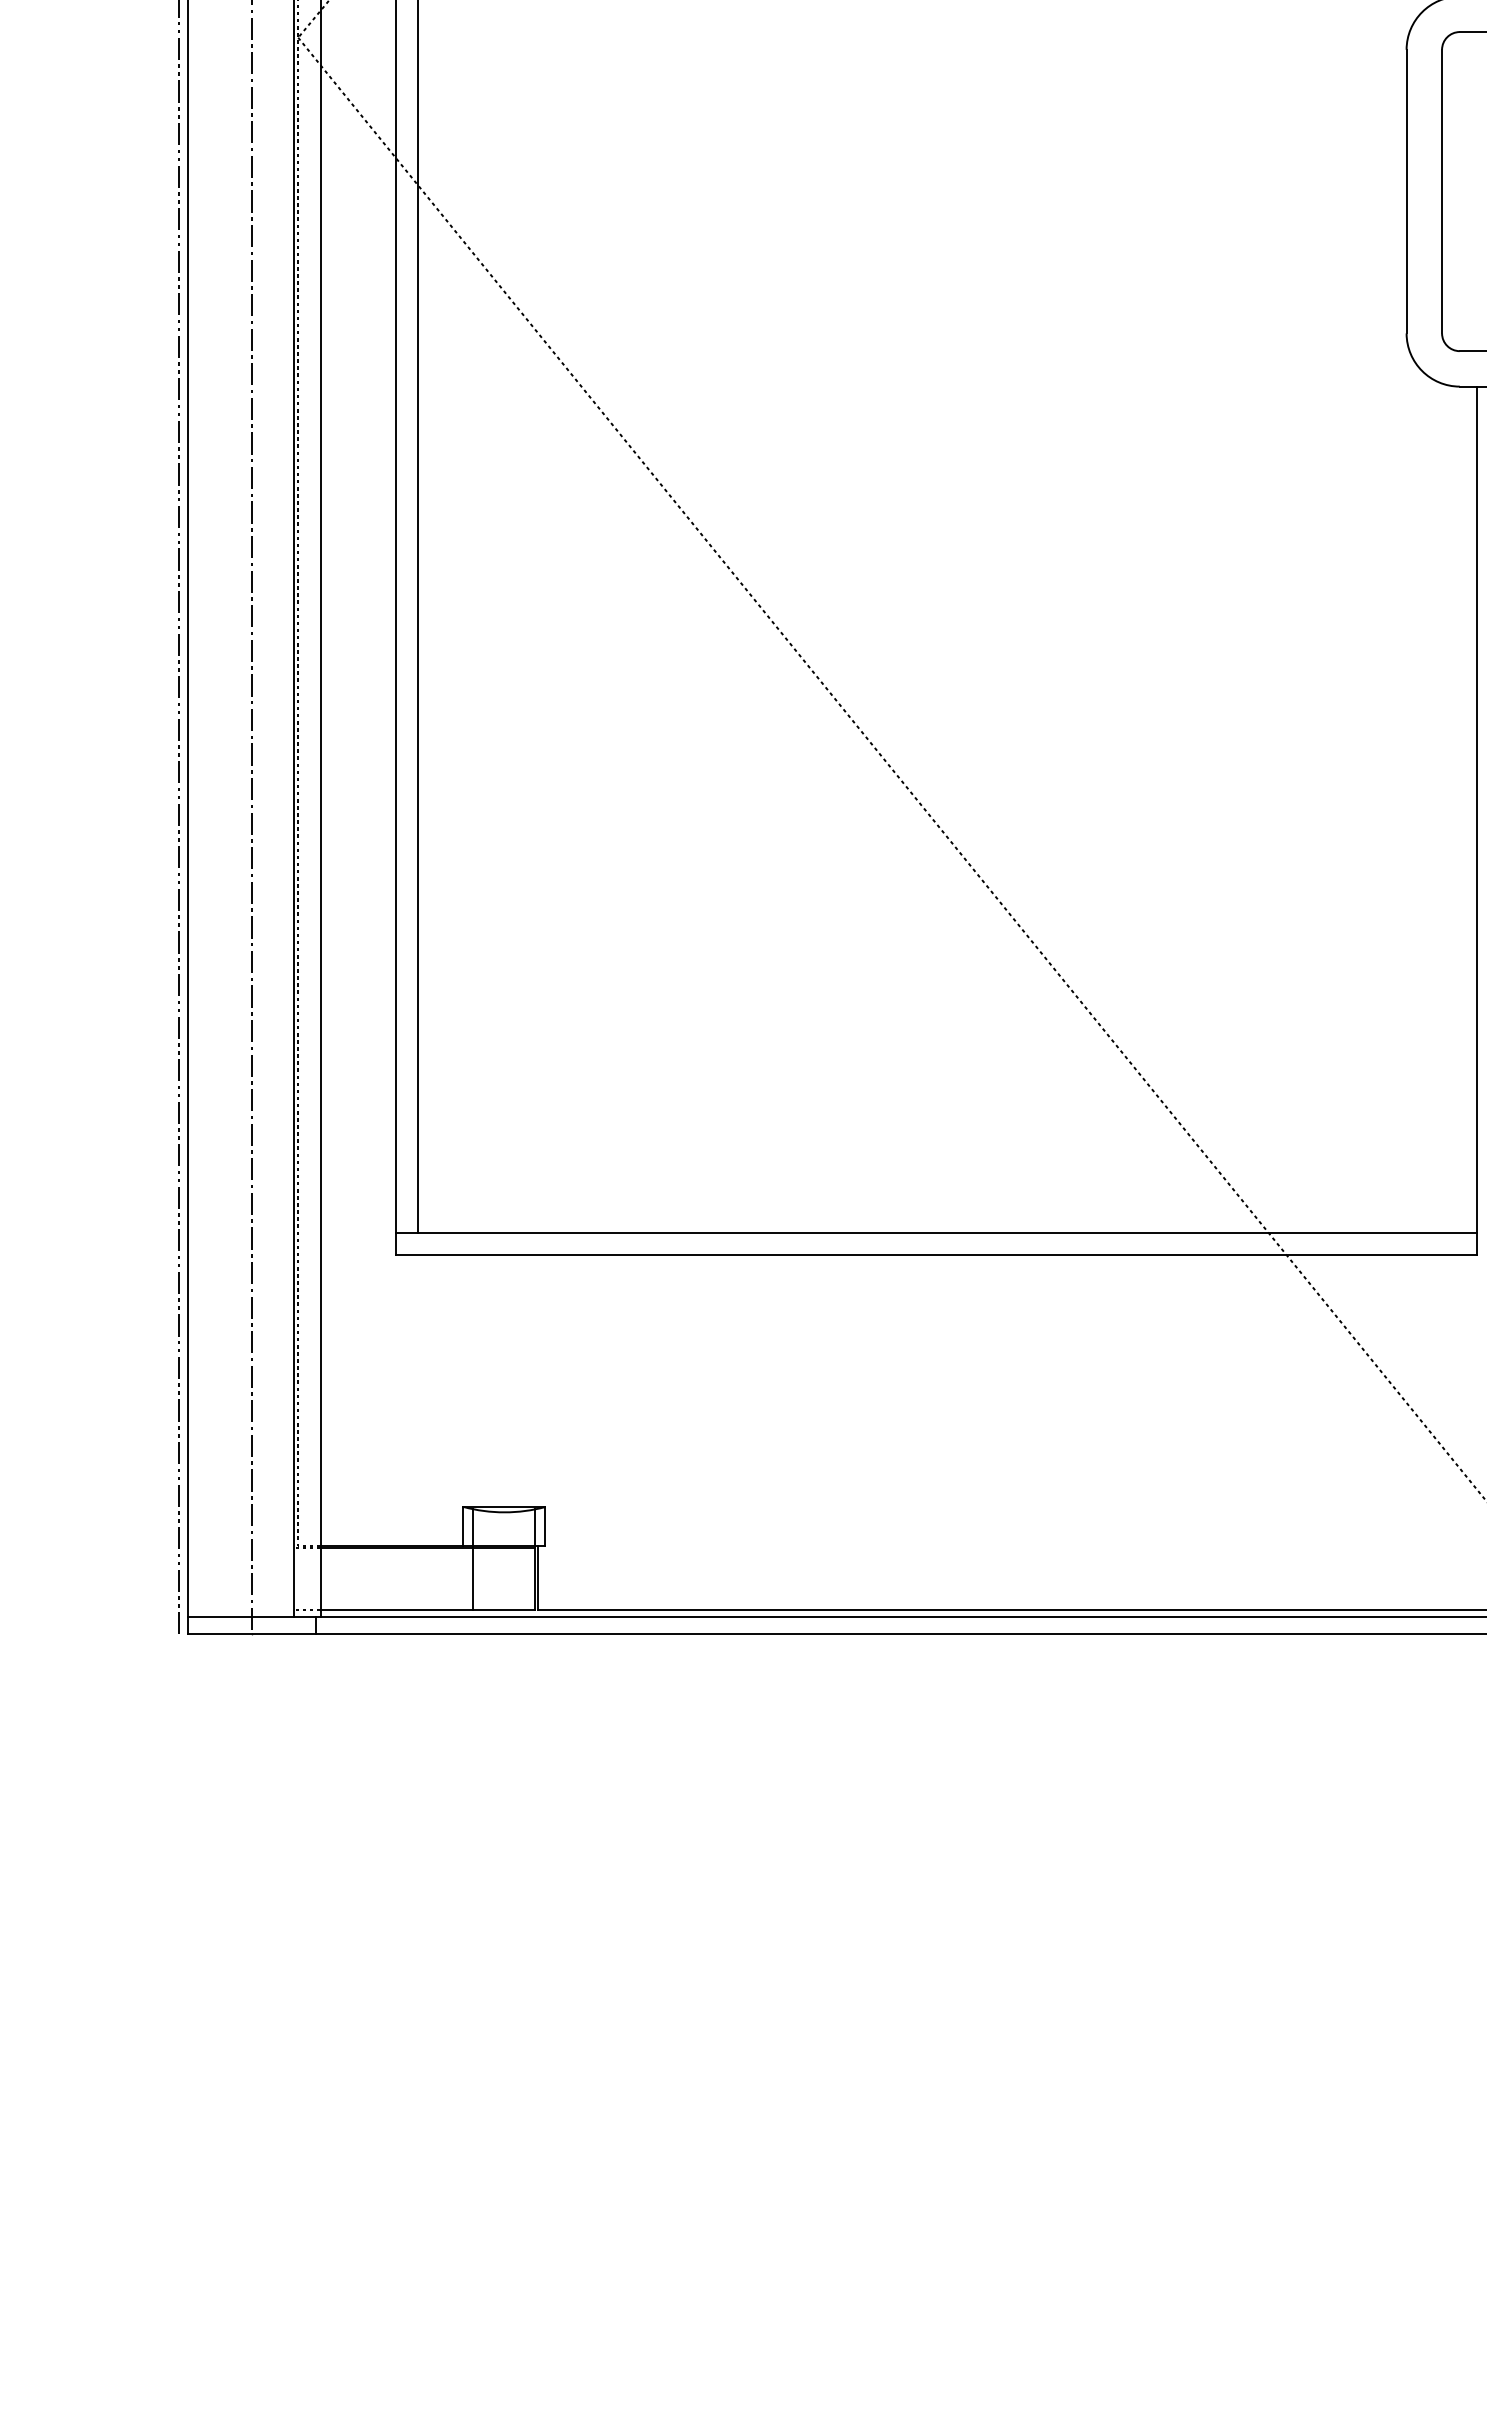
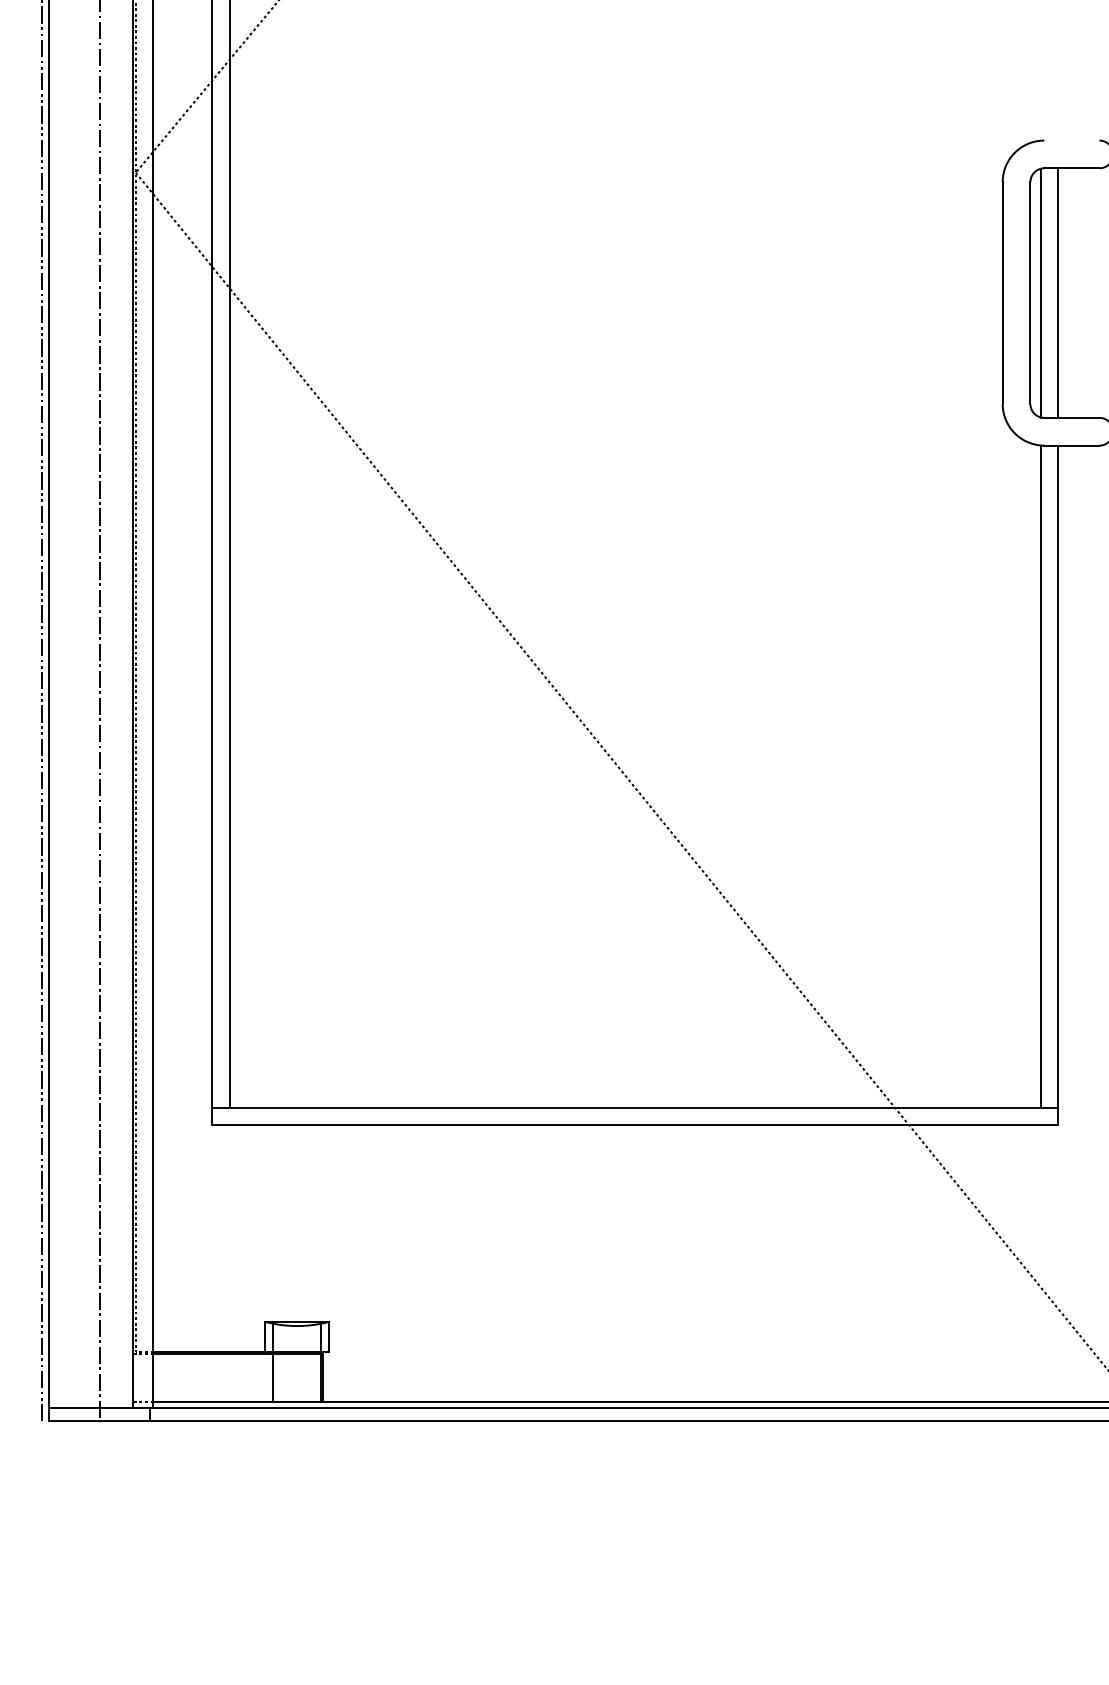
line: (1455, 191) -> (1040, 293), added
line: (1477, 191) -> (1058, 293), added
line: (1455, 809) -> (1040, 776), added

